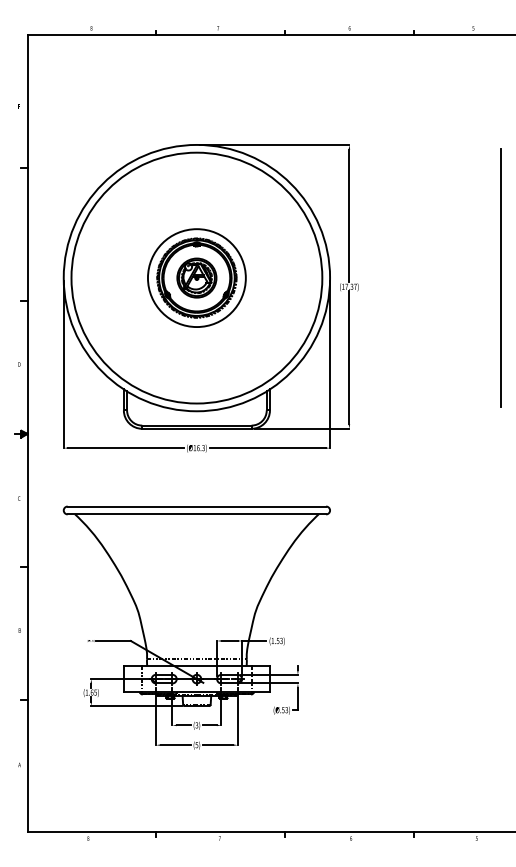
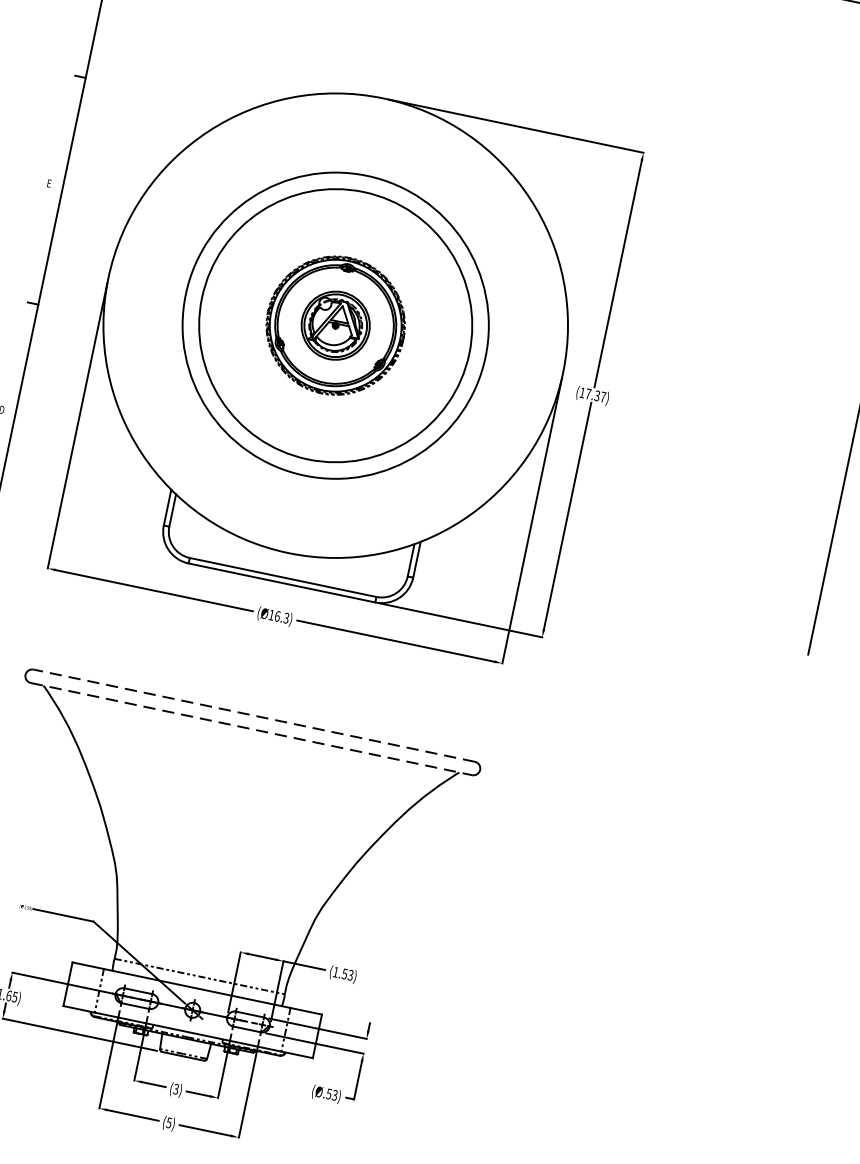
circle: (196, 277) -> (335, 324), size x0.7
circle: (196, 278) -> (334, 326), size x1.6
line: (196, 506) -> (253, 715), solid -> dashed
line: (197, 514) -> (252, 729), solid -> dashed

